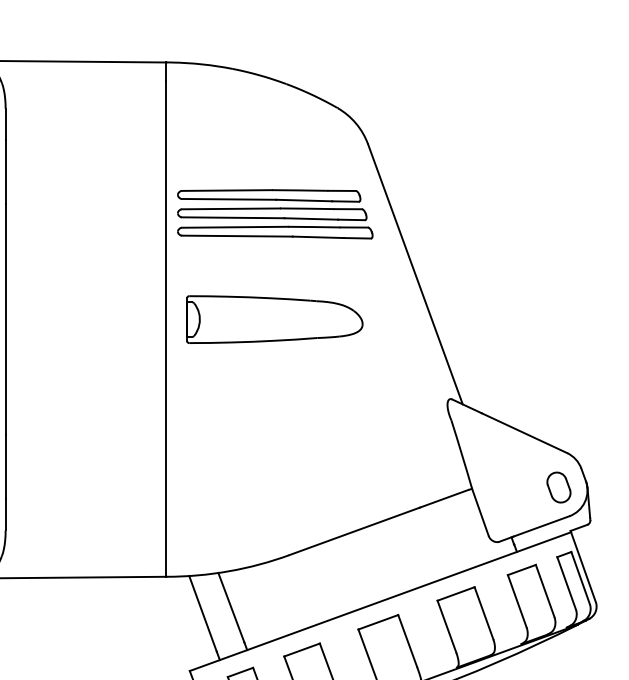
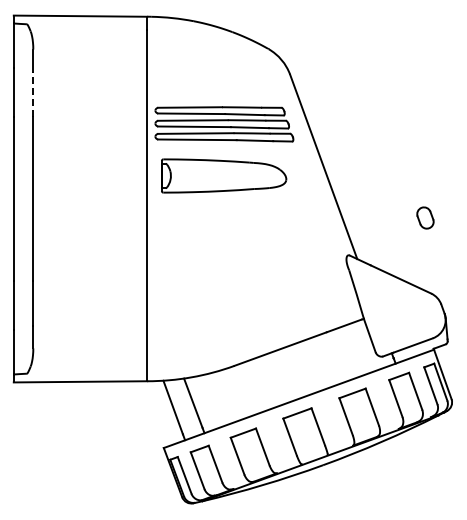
line: (5, 172) -> (33, 94), solid -> dashed
part: (275, 318) -> (224, 175), moved
part: (559, 486) -> (425, 217), moved

